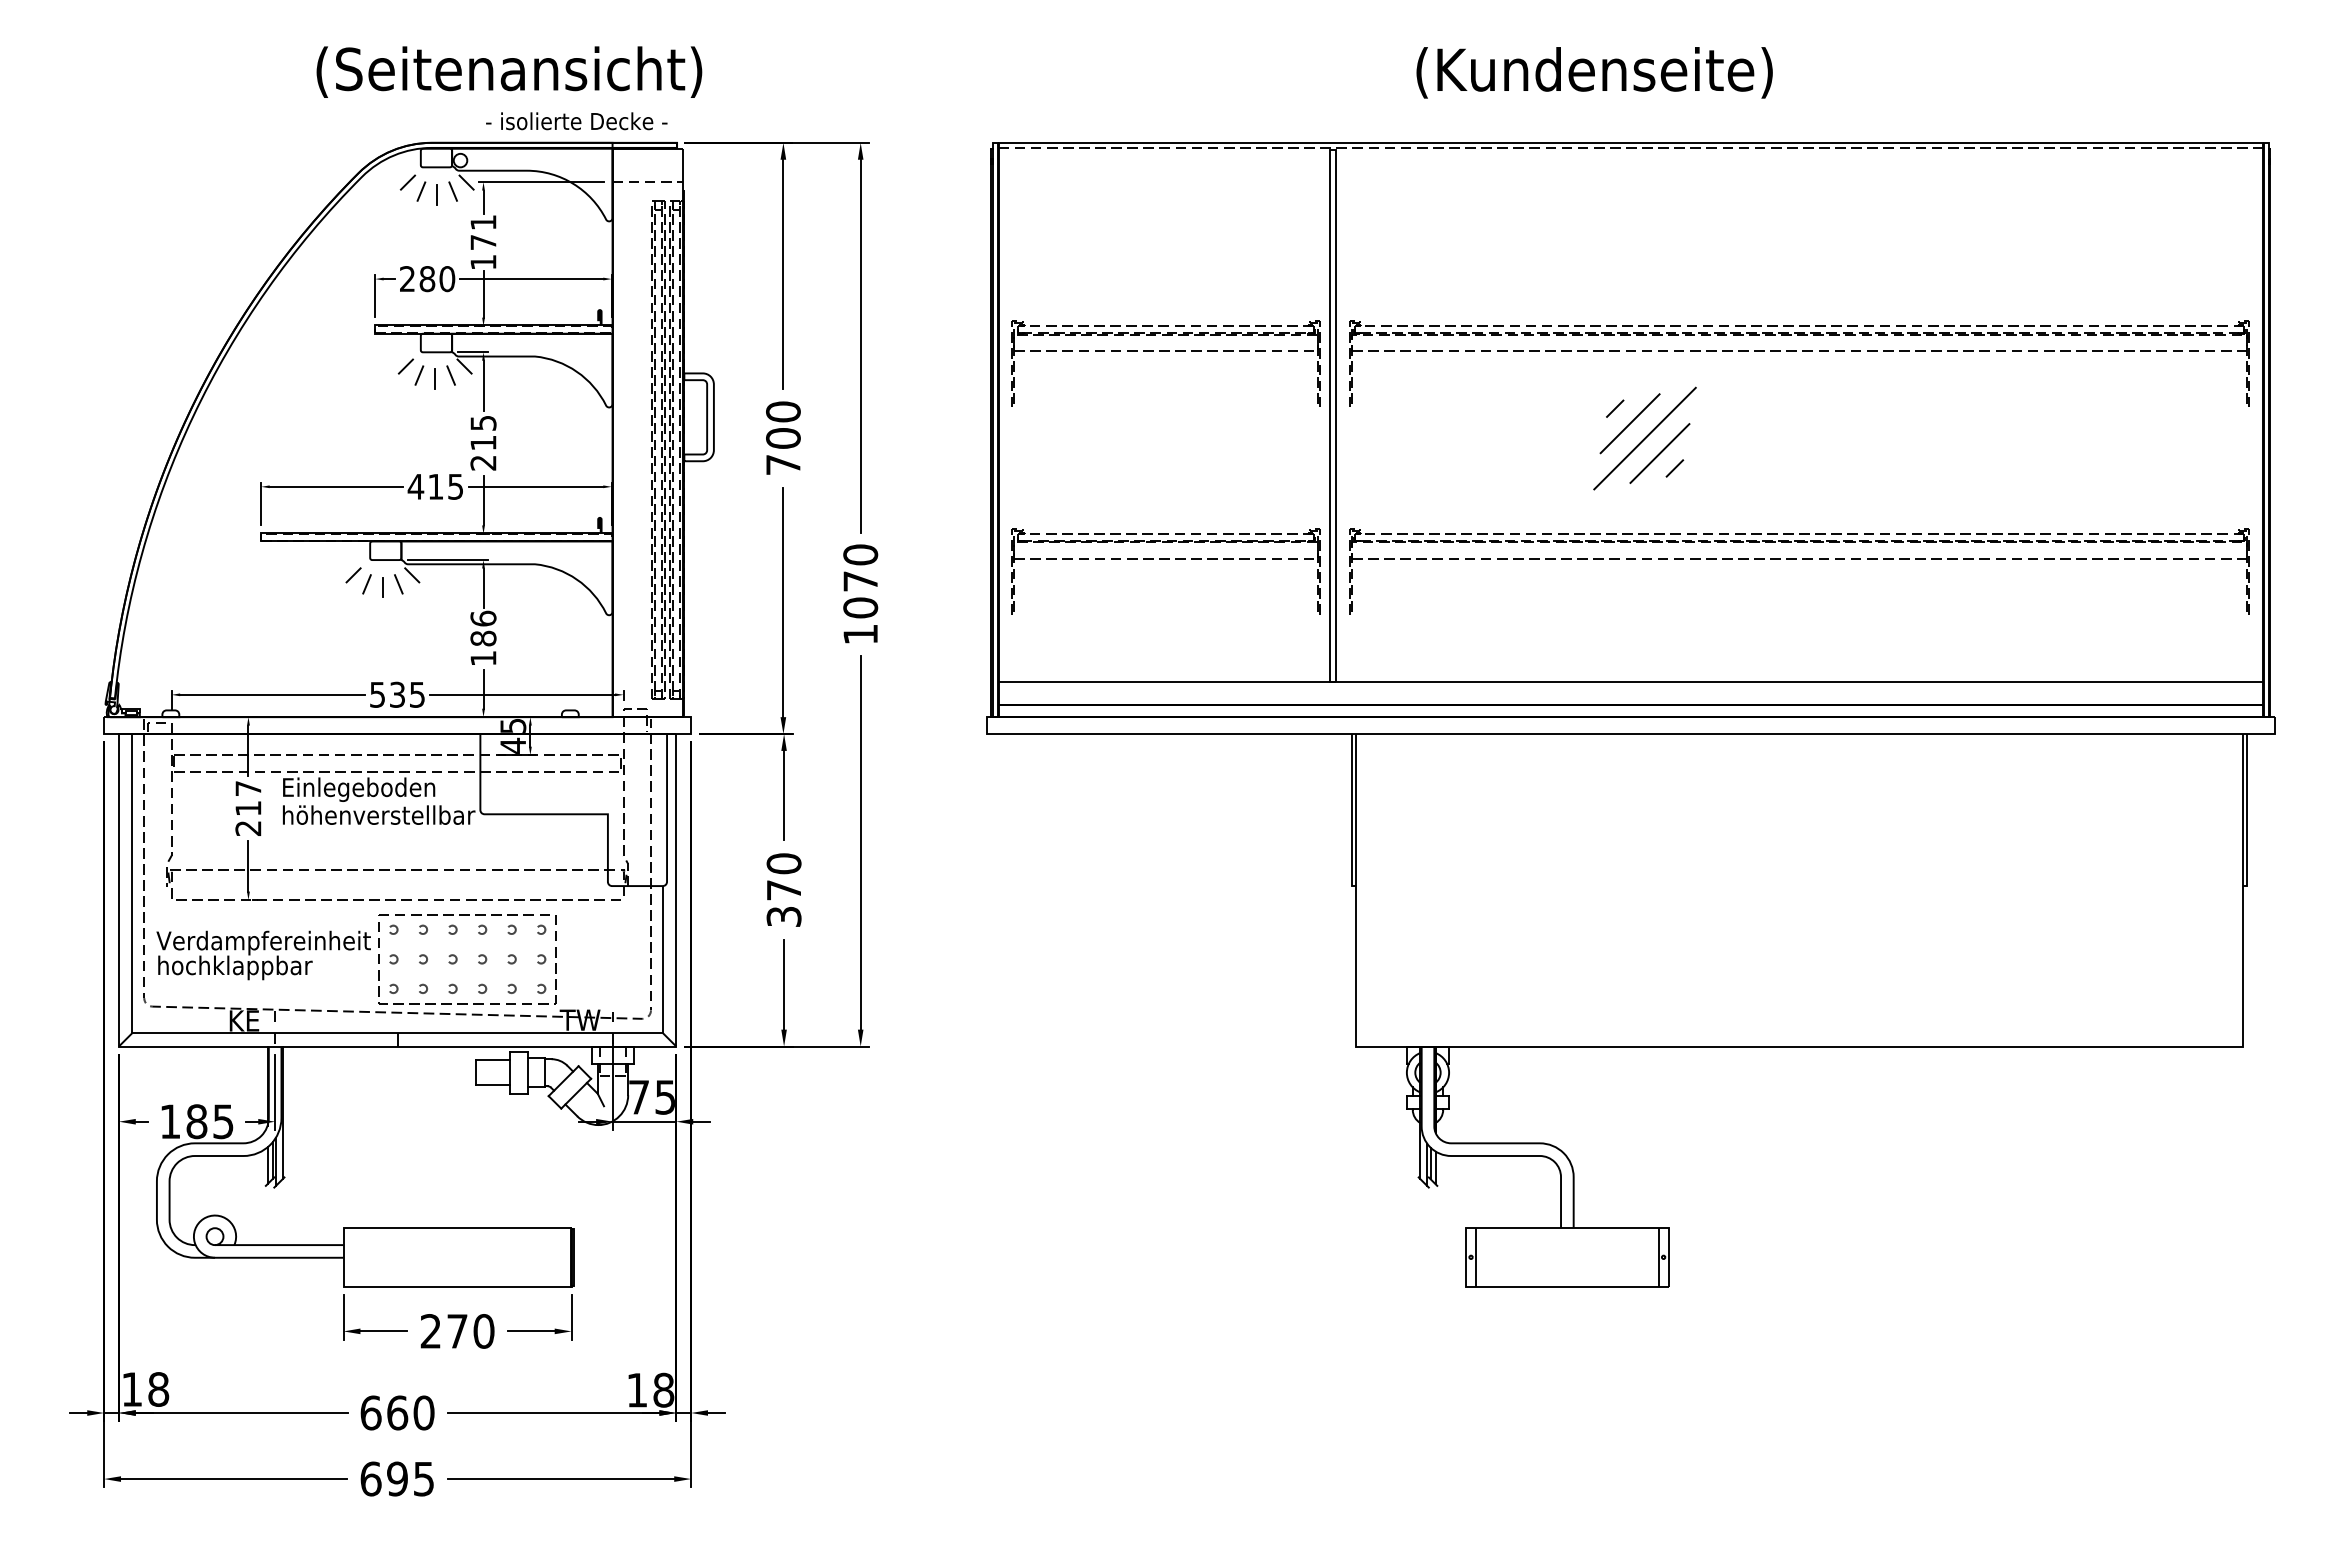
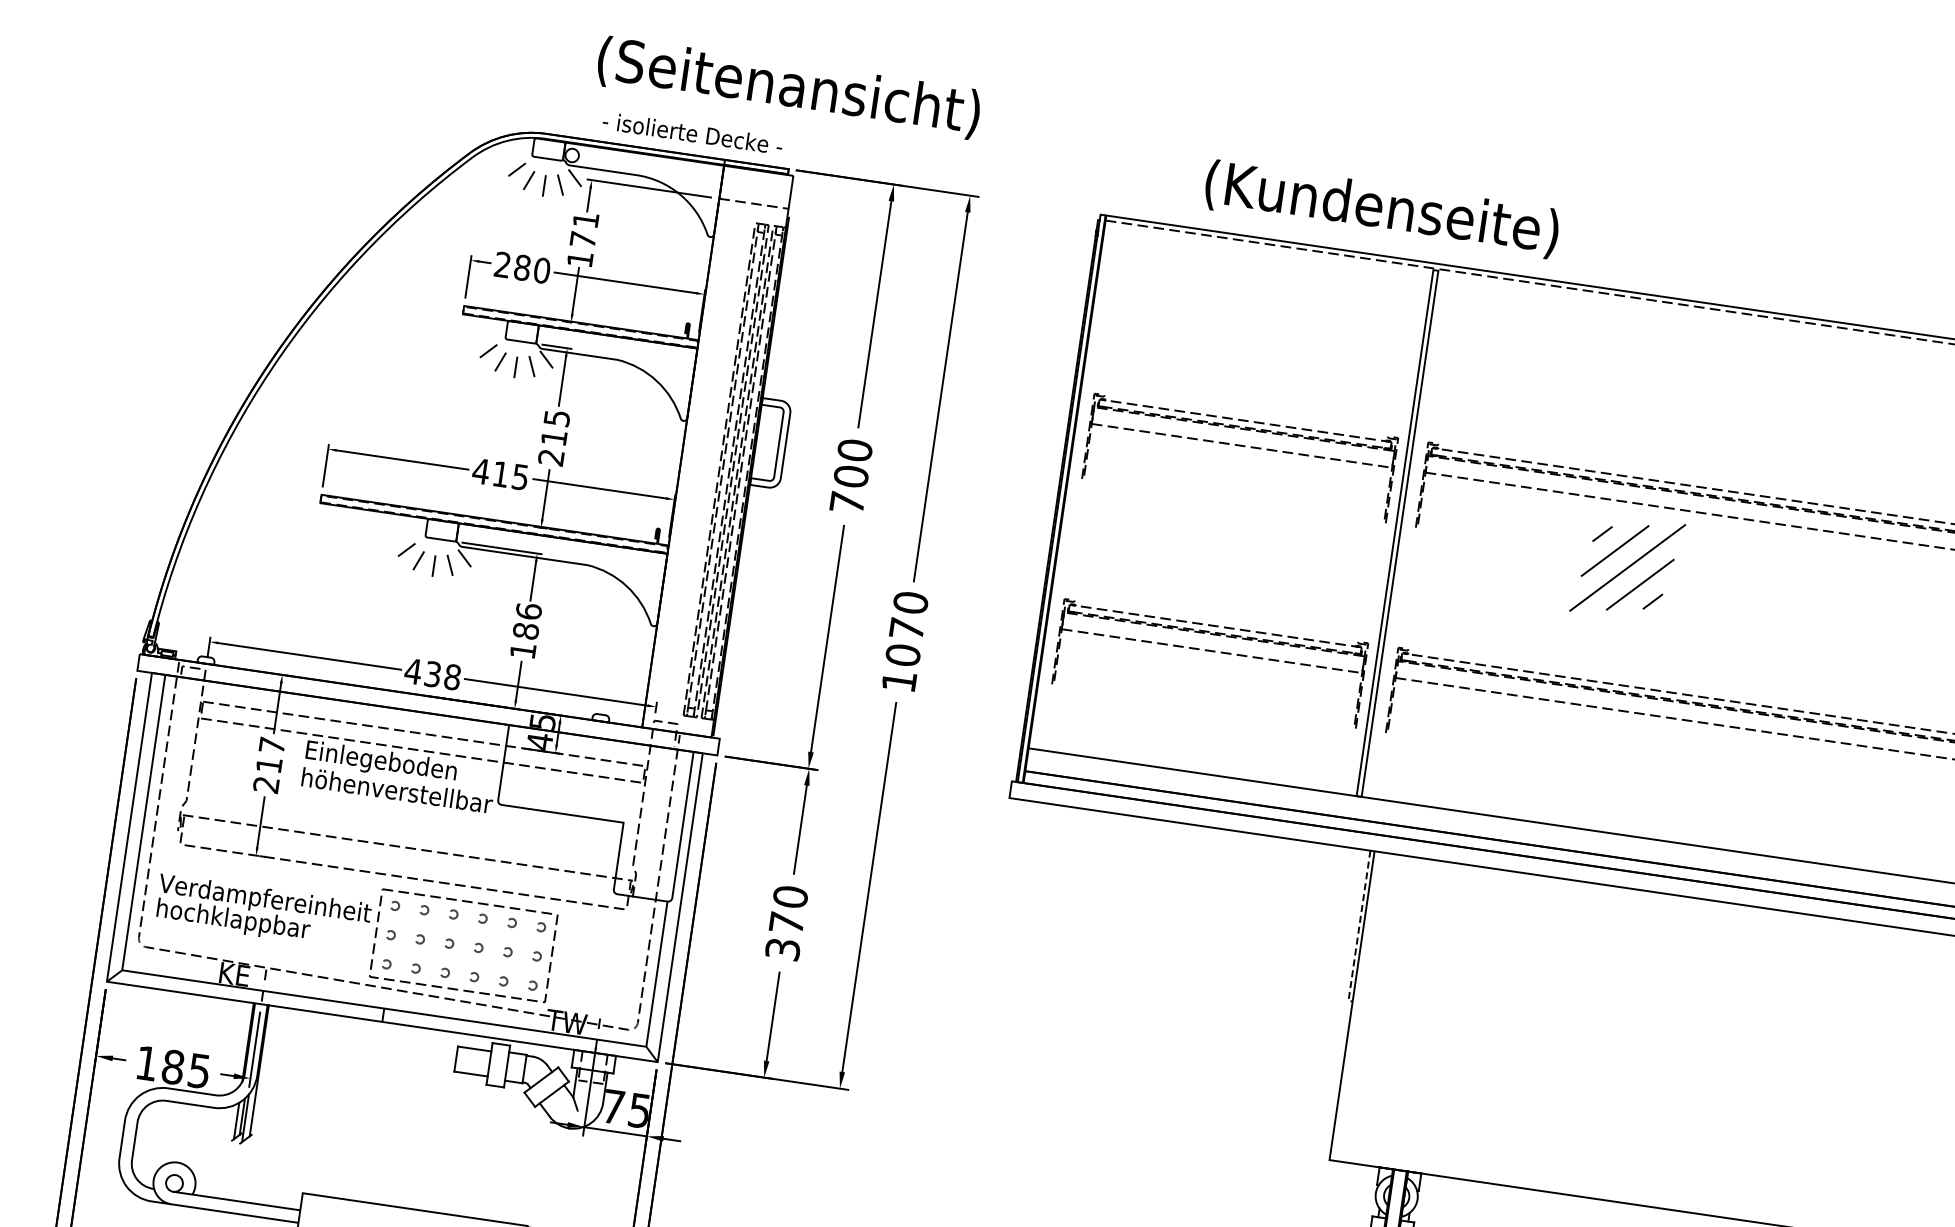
text: (509, 71) -> (789, 87), moved
text: (1594, 72) -> (1381, 208), moved
part: (1644, 438) -> (1627, 567), moved
text: (397, 694) -> (432, 674), 535 -> 438
line: (1351, 813) -> (1358, 929), solid -> dashed

